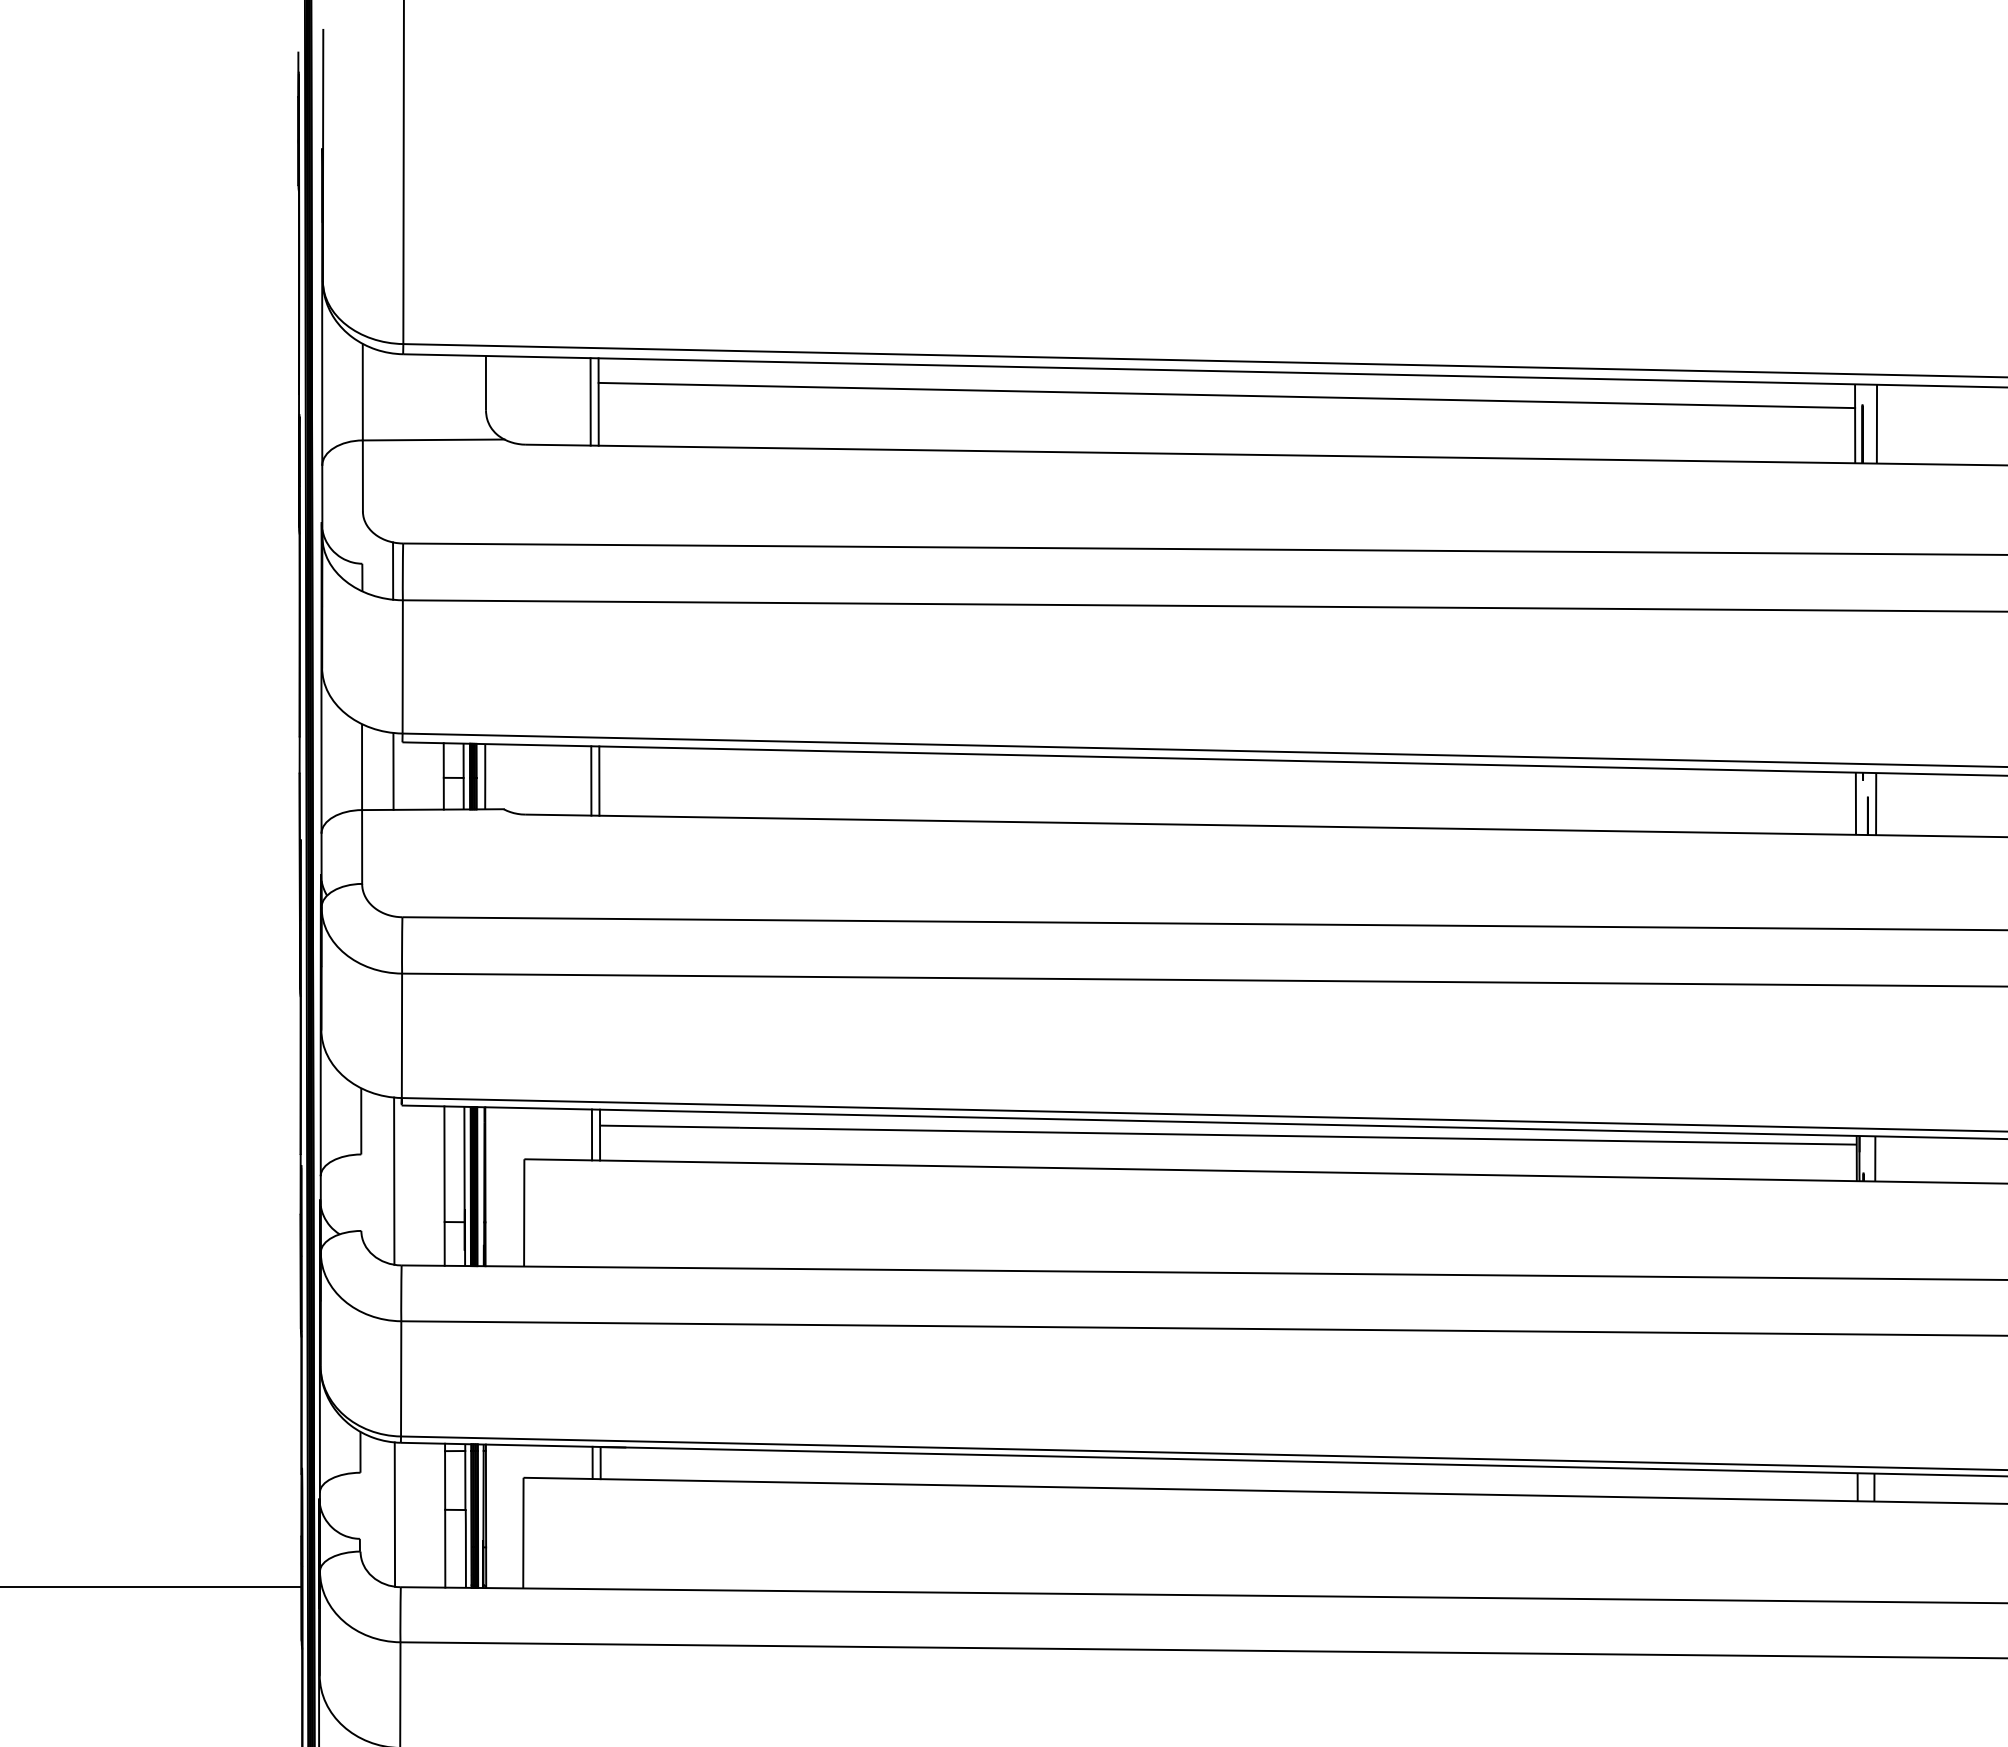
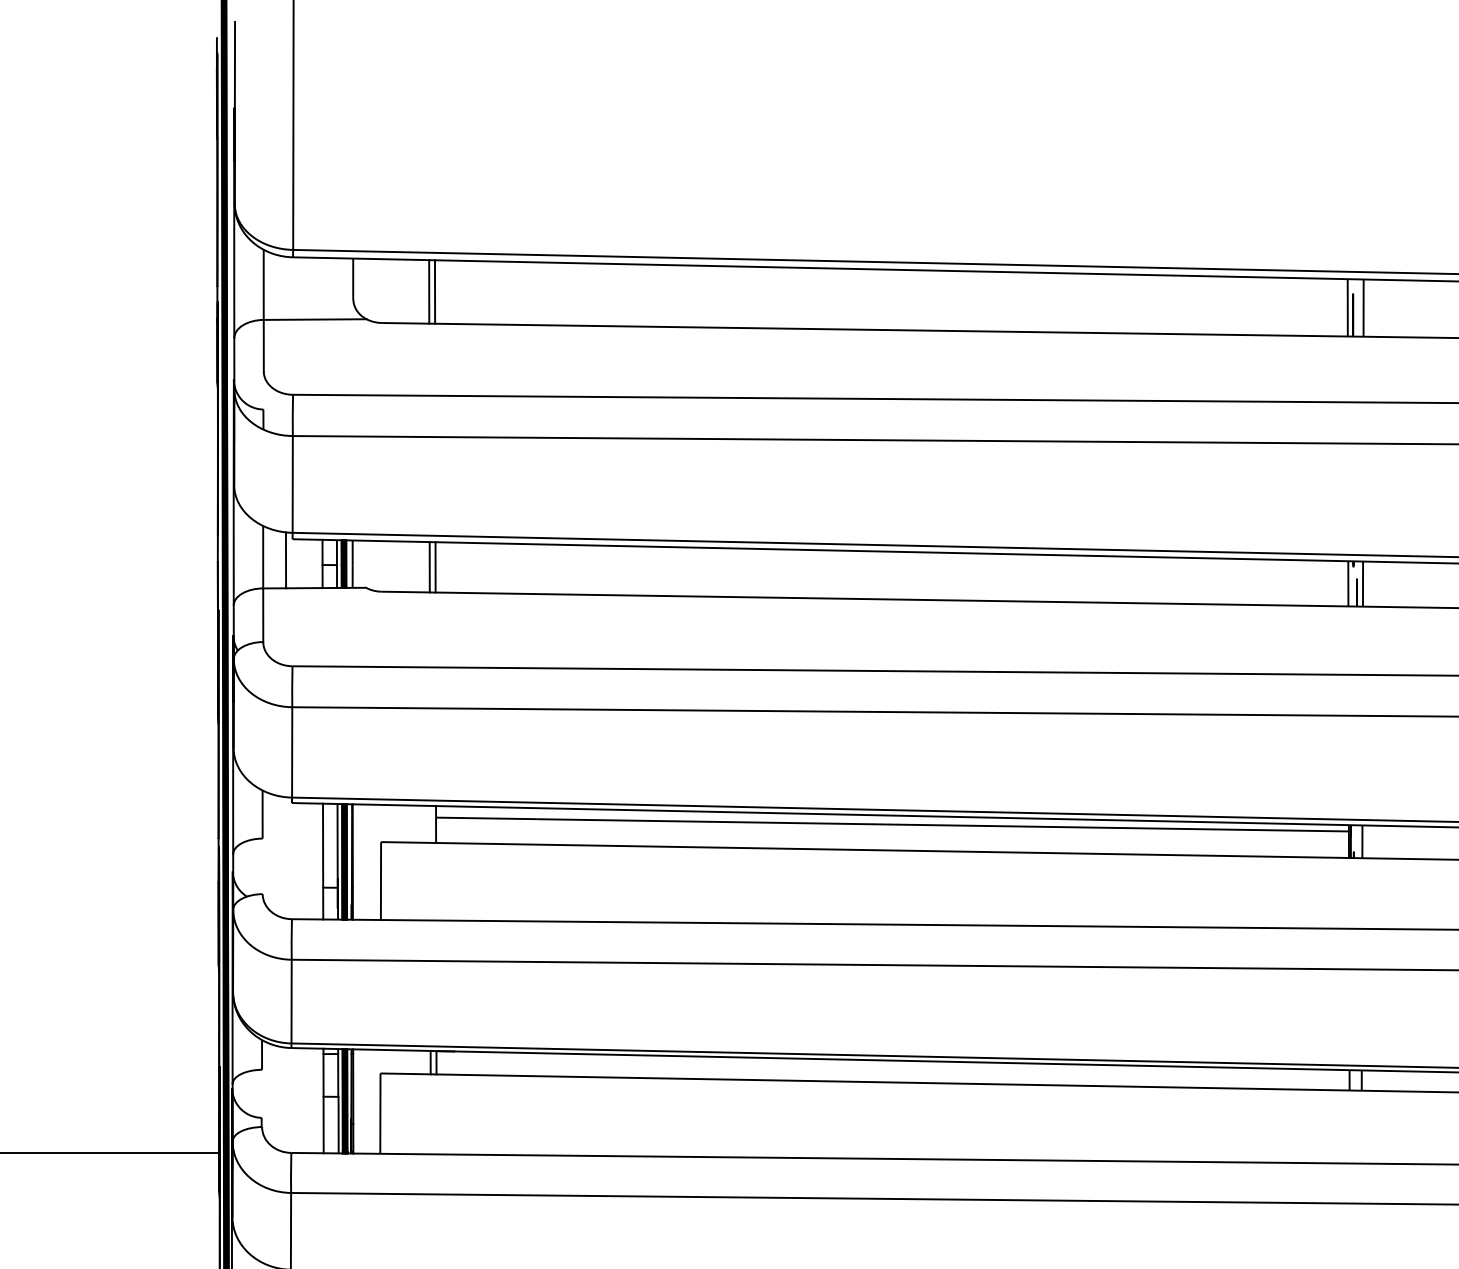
line: (1226, 395) -> (891, 287), removed
line: (393, 570) -> (286, 414), removed
line: (591, 1134) -> (429, 824), removed
line: (394, 1180) -> (286, 857), removed
line: (394, 1514) -> (286, 1100), removed

